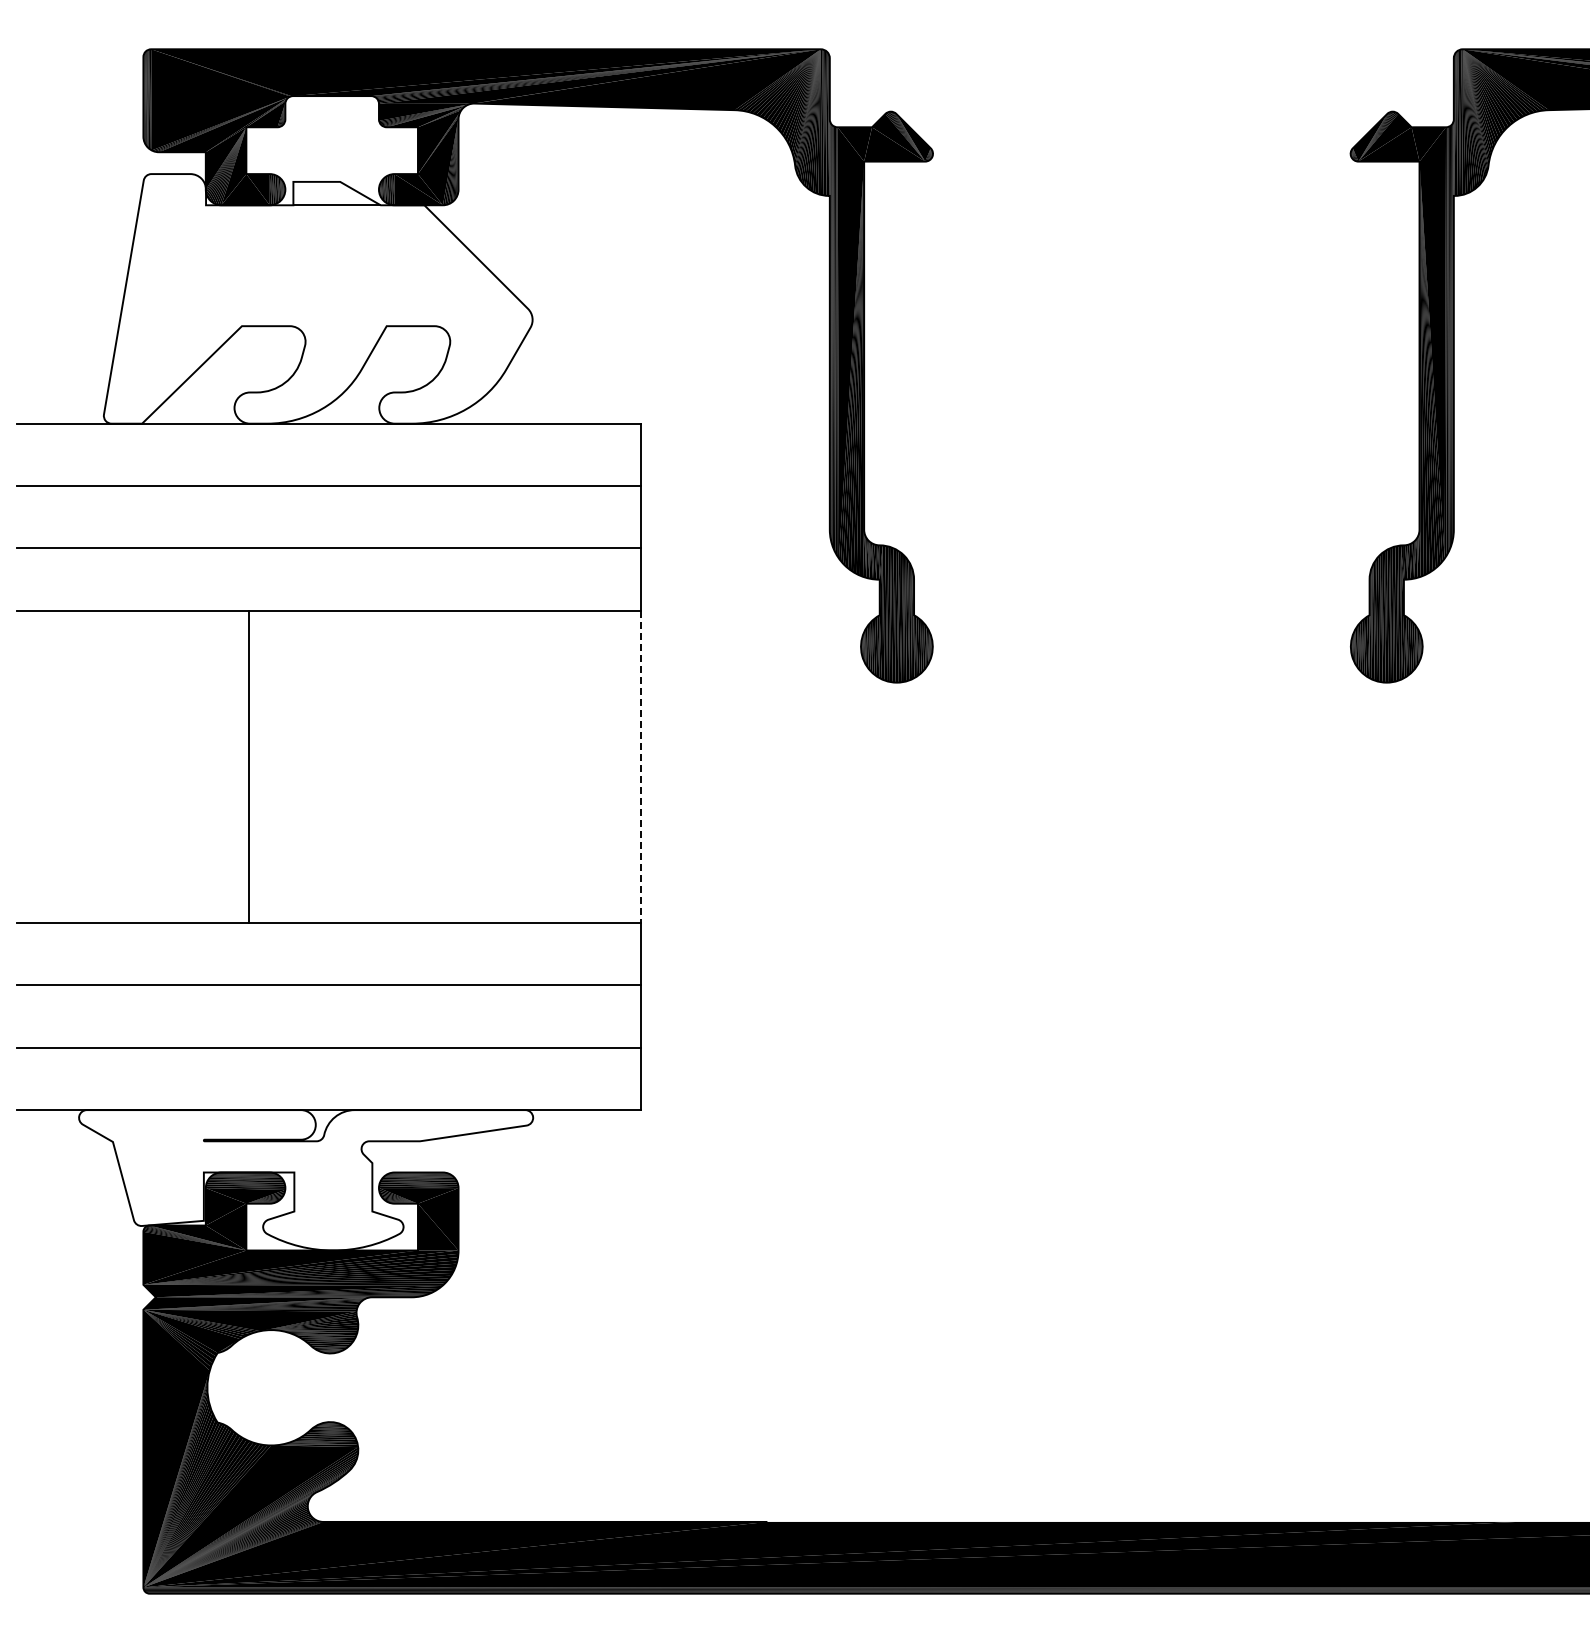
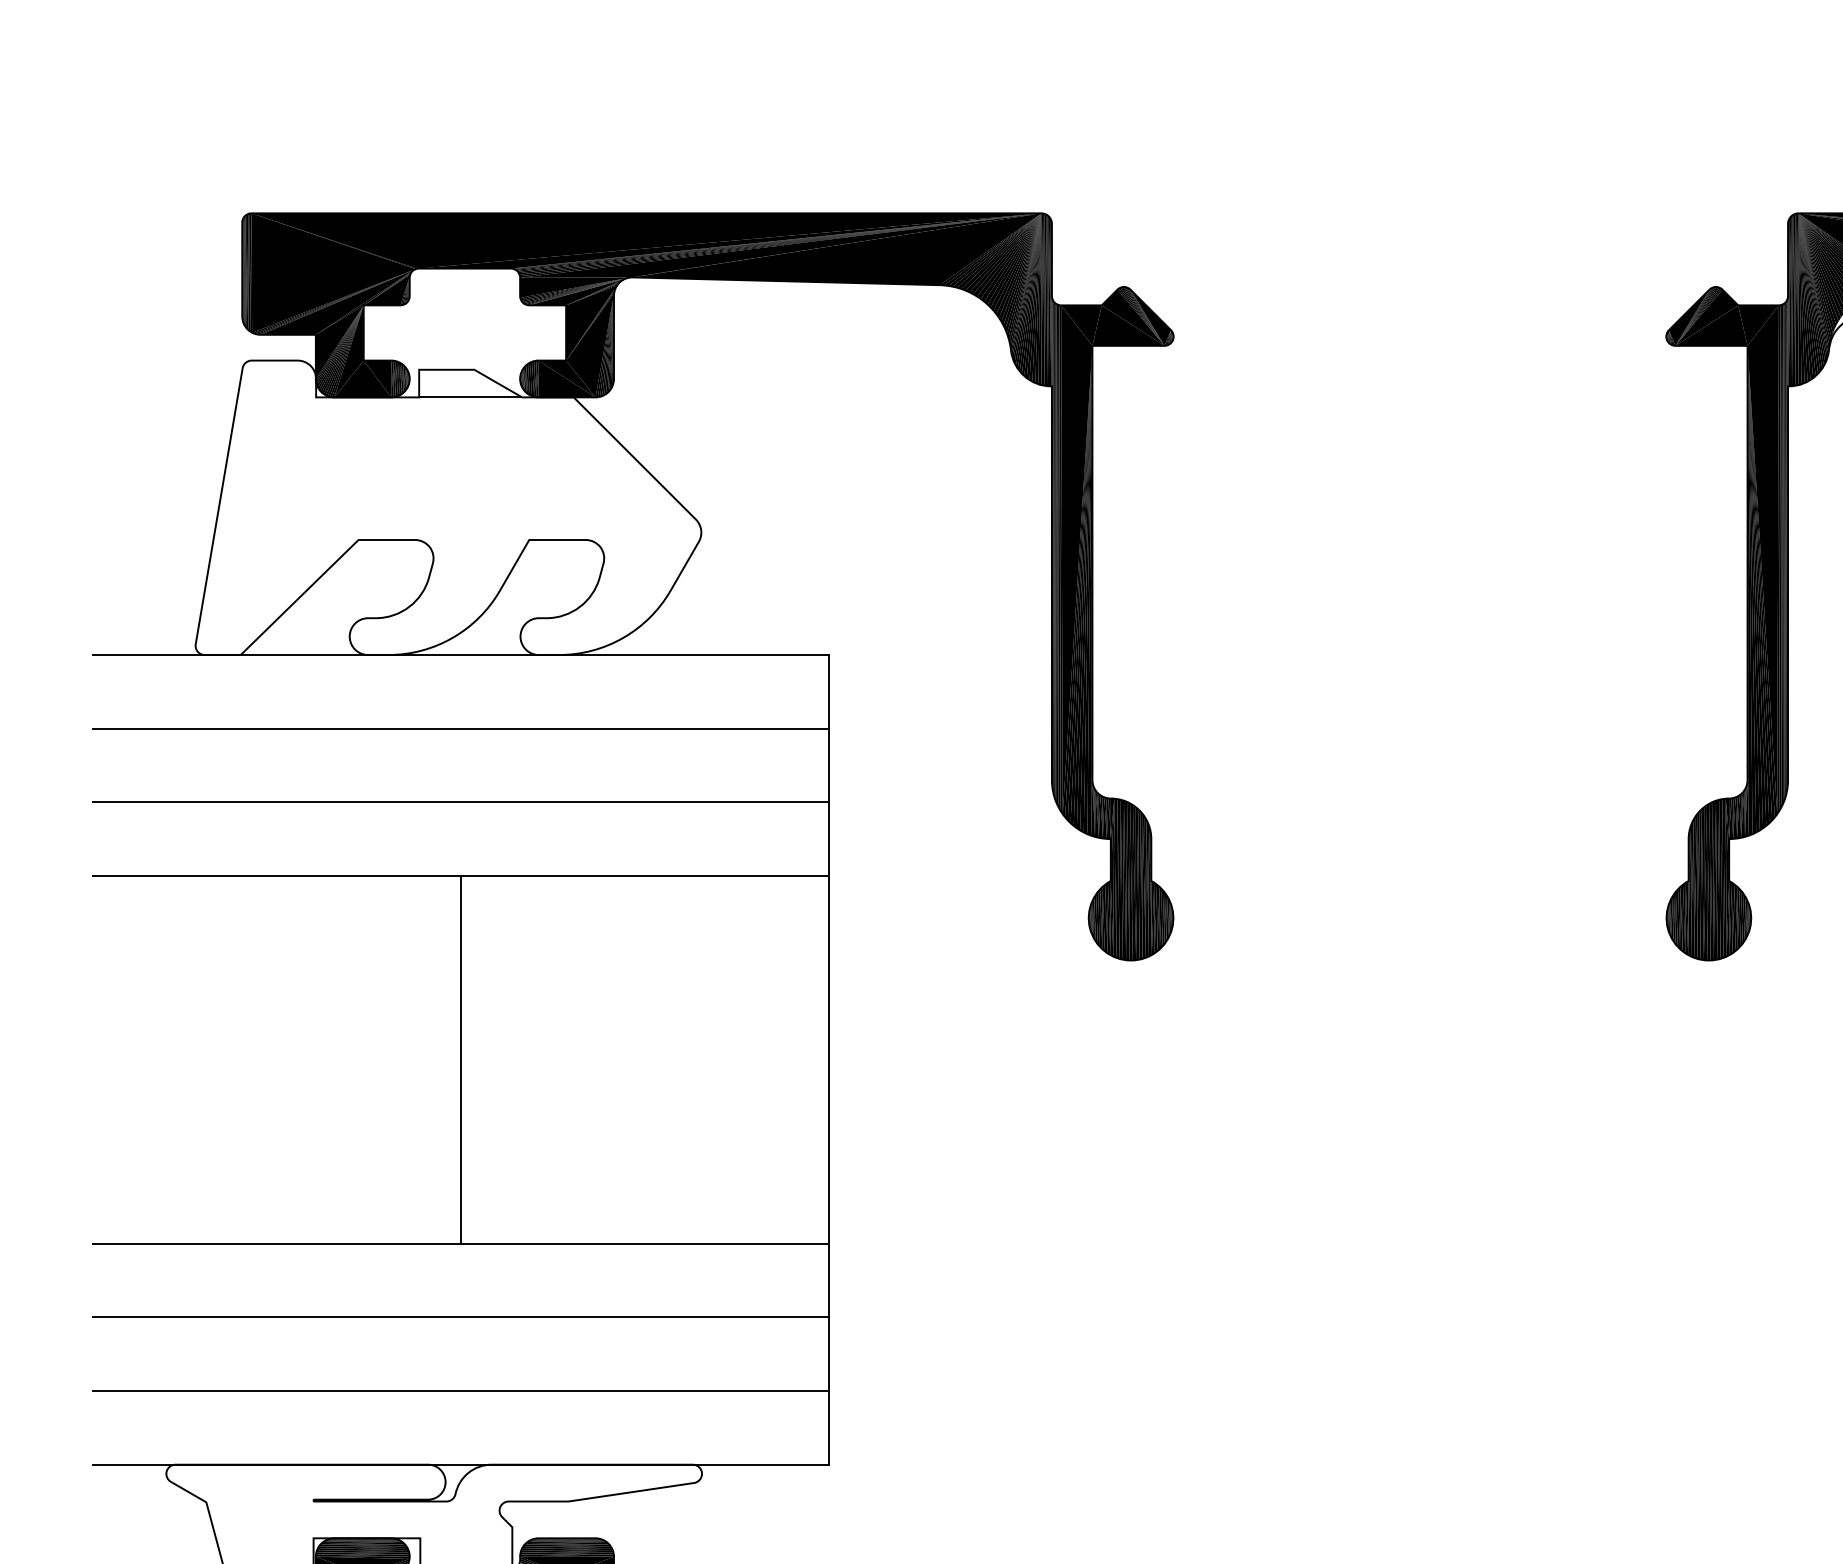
line: (248, 766) -> (460, 1059), moved
line: (640, 767) -> (828, 1060), dashed -> solid

